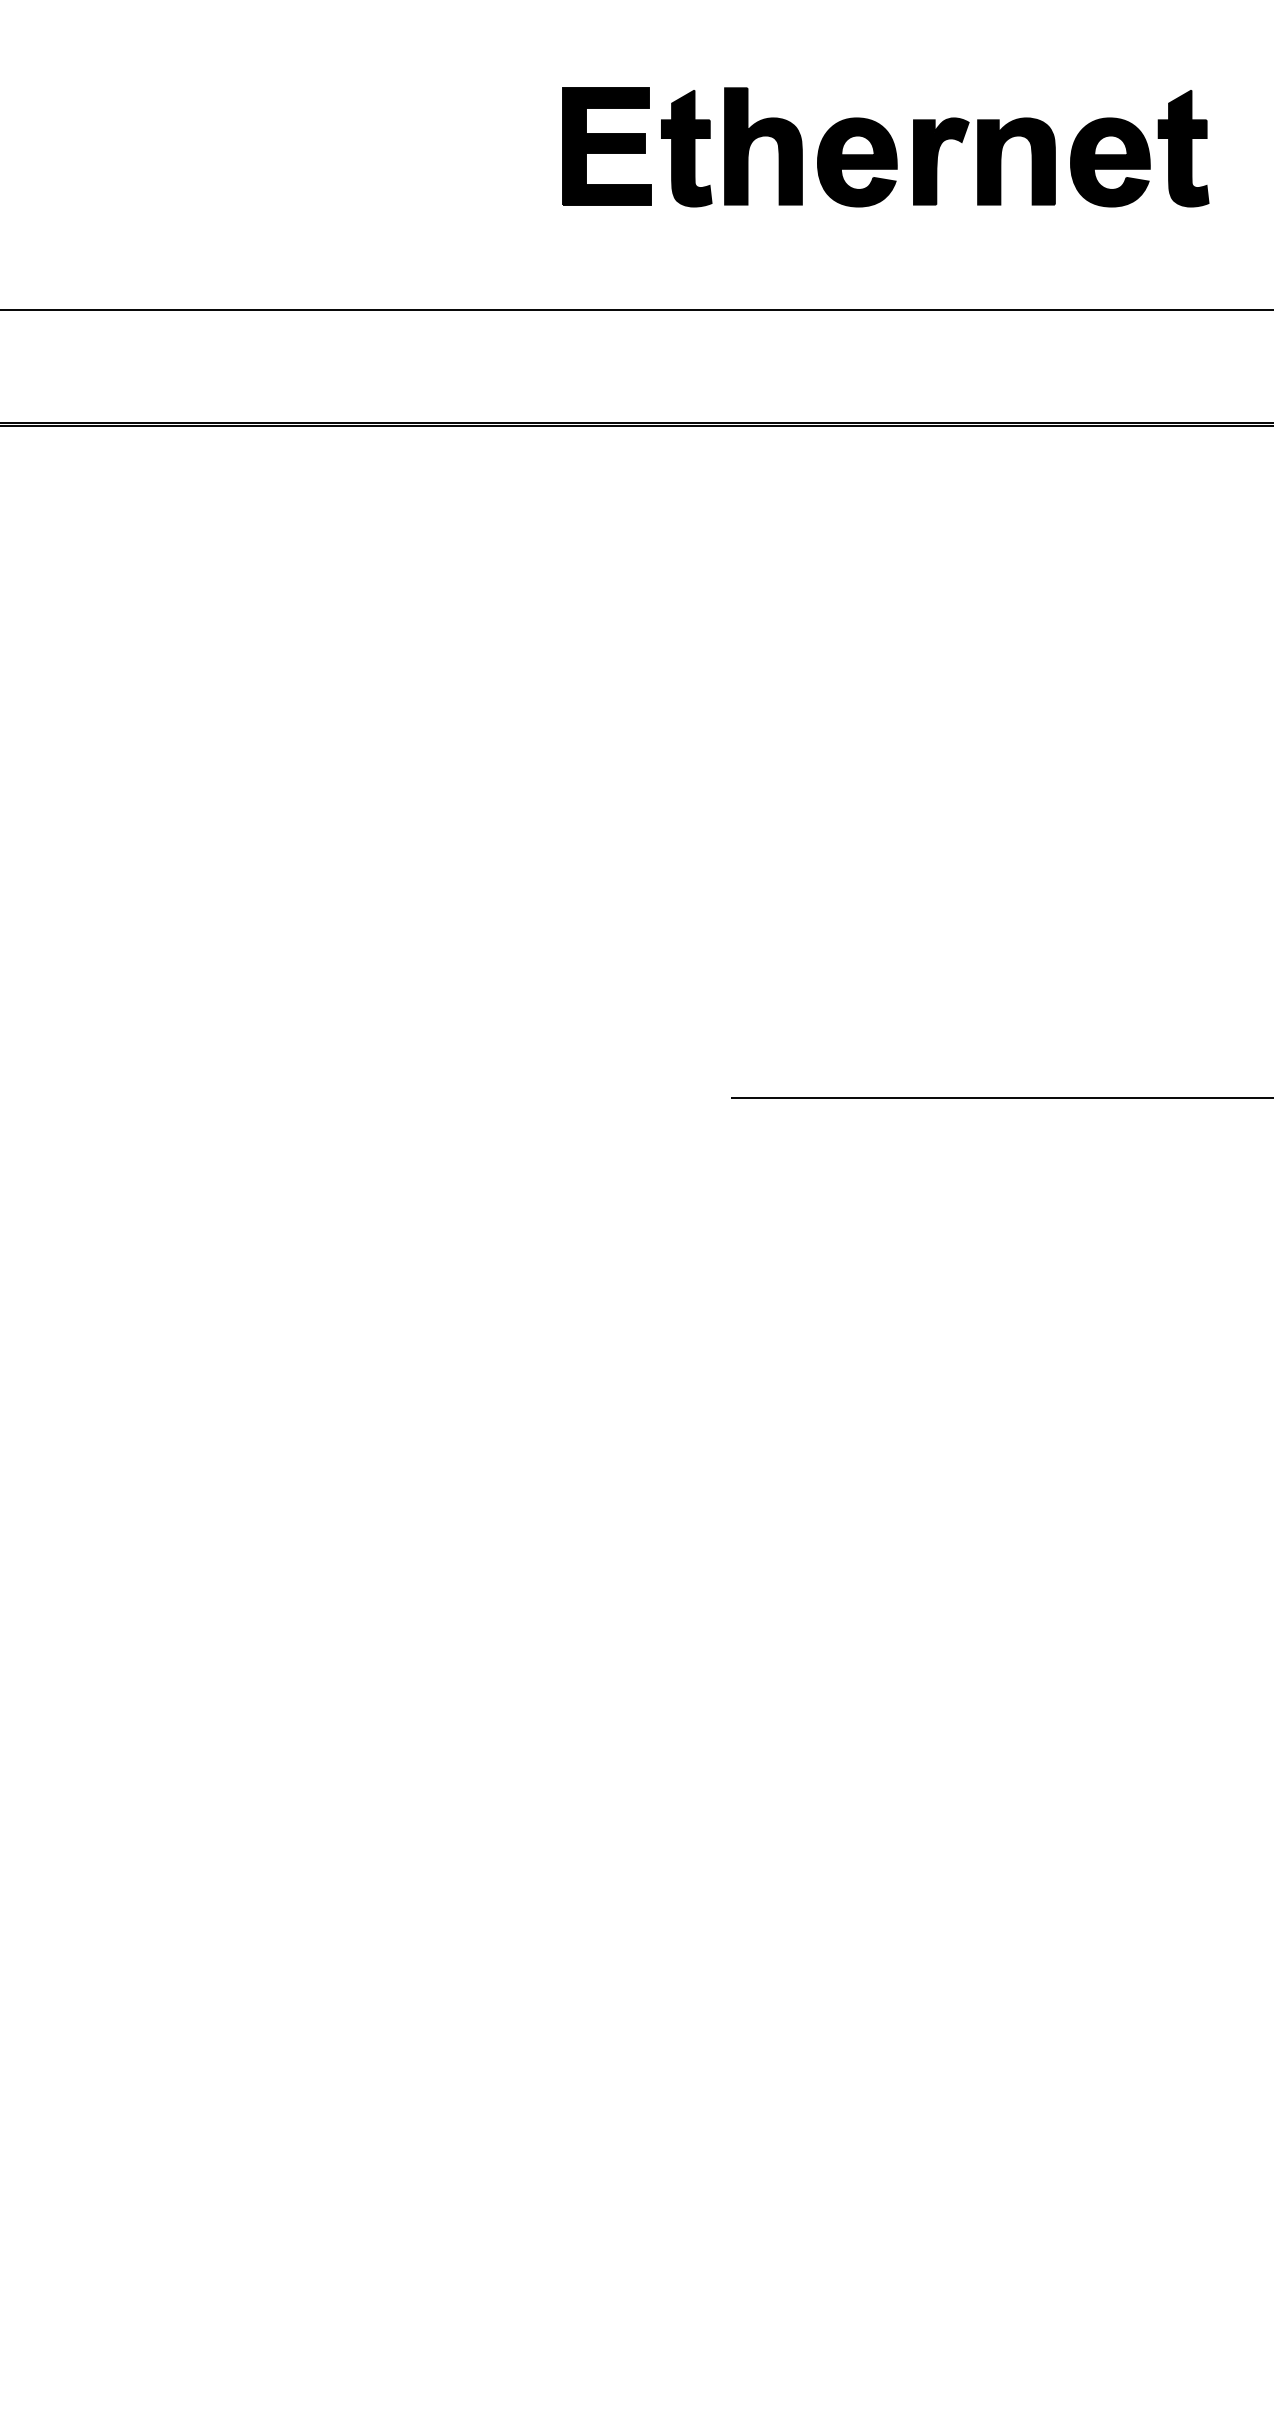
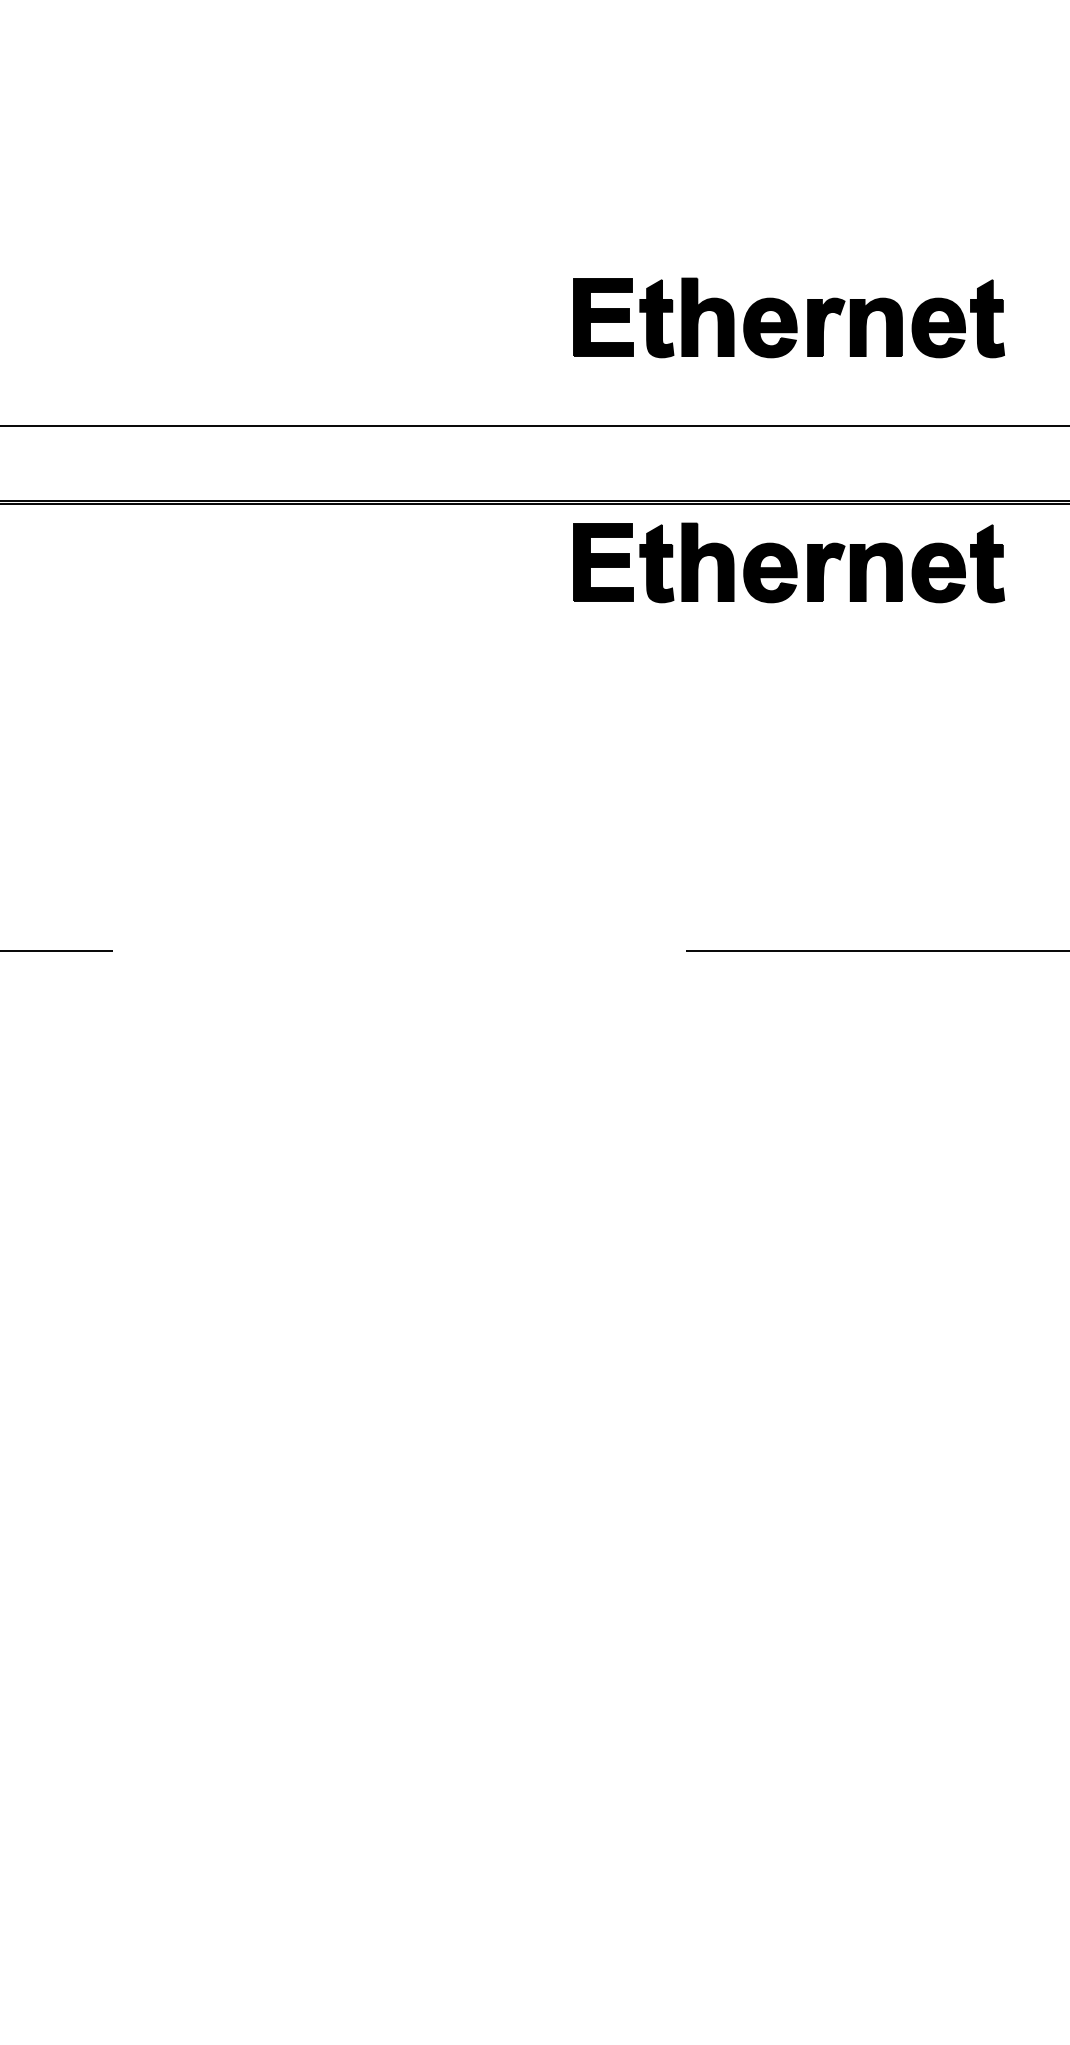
part: (884, 514) -> (788, 562), added

